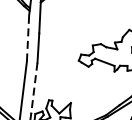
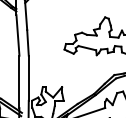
line: (27, 37) -> (17, 34), dashed -> solid
line: (34, 88) -> (28, 78), dashed -> solid

